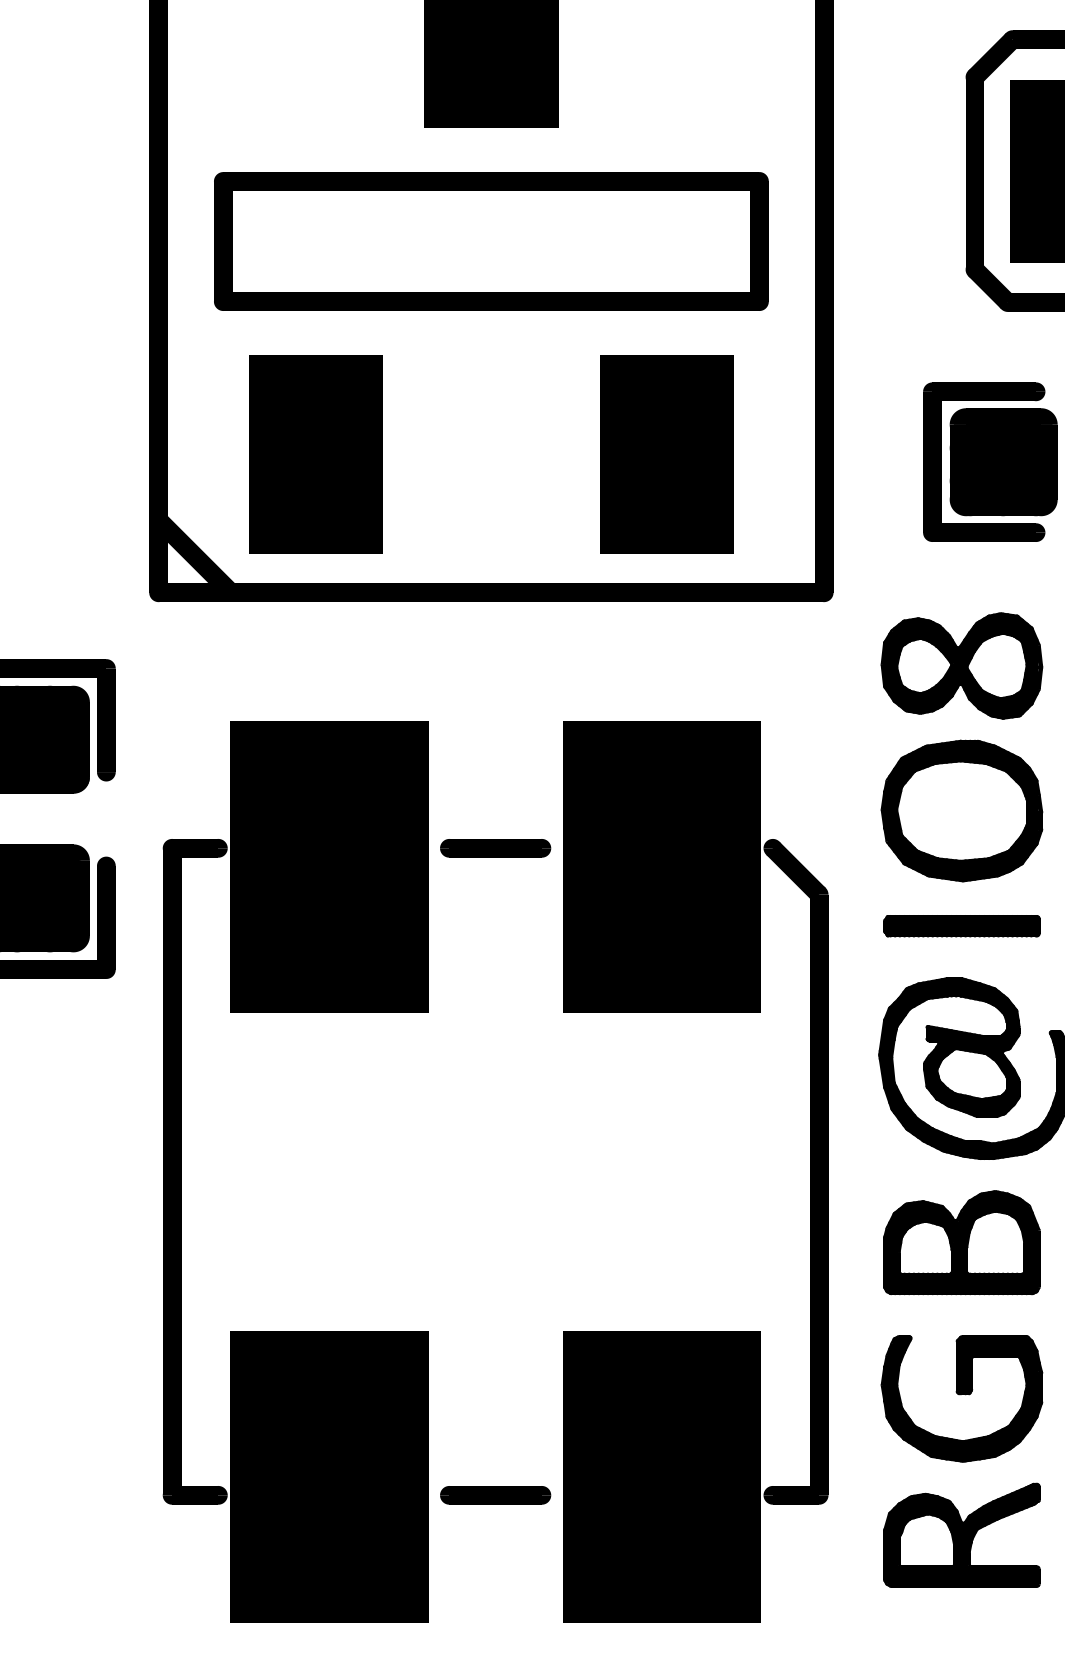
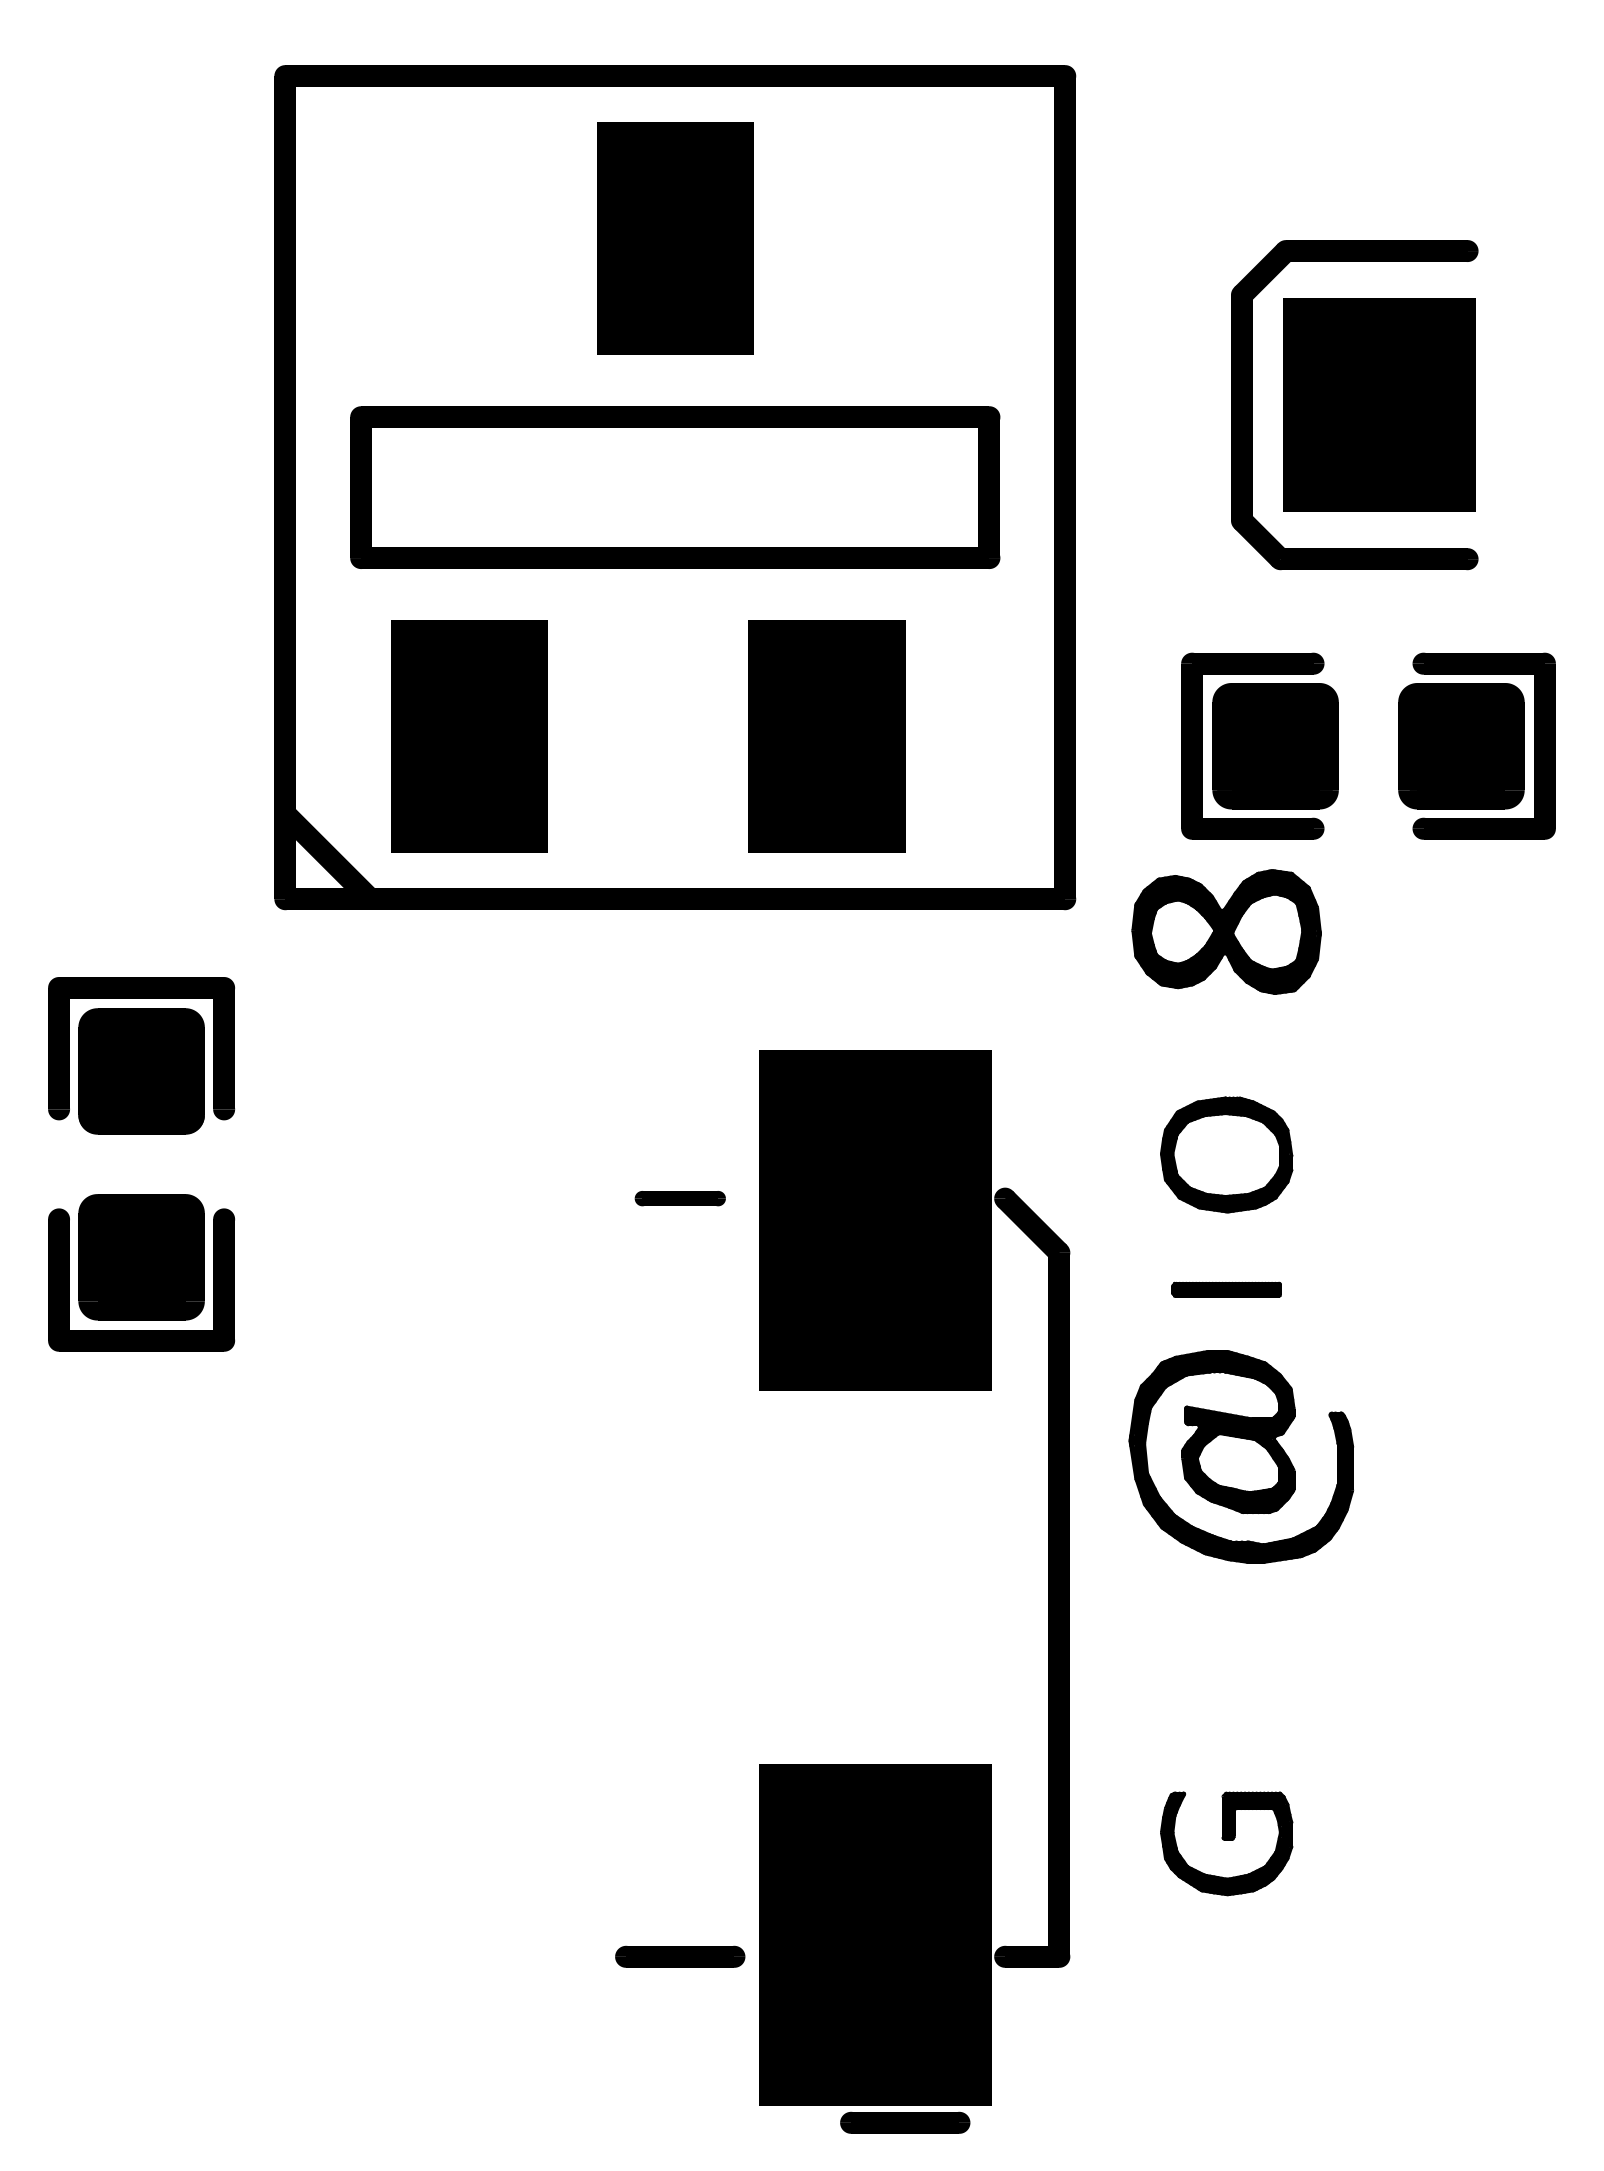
part: (666, 453) -> (826, 736), moved
part: (961, 665) -> (1226, 931), moved
part: (961, 810) -> (1226, 1154), size x0.7
part: (495, 848) -> (680, 1198), size x0.7
part: (961, 925) -> (1226, 1289), size x0.6
part: (180, 1171) -> (311, 1577), removed
part: (961, 1242) -> (1226, 1660), removed
part: (961, 1398) -> (1226, 1843), size x0.7
part: (961, 1535) -> (1226, 2003), removed
part: (687, 1636) -> (905, 2122), added

